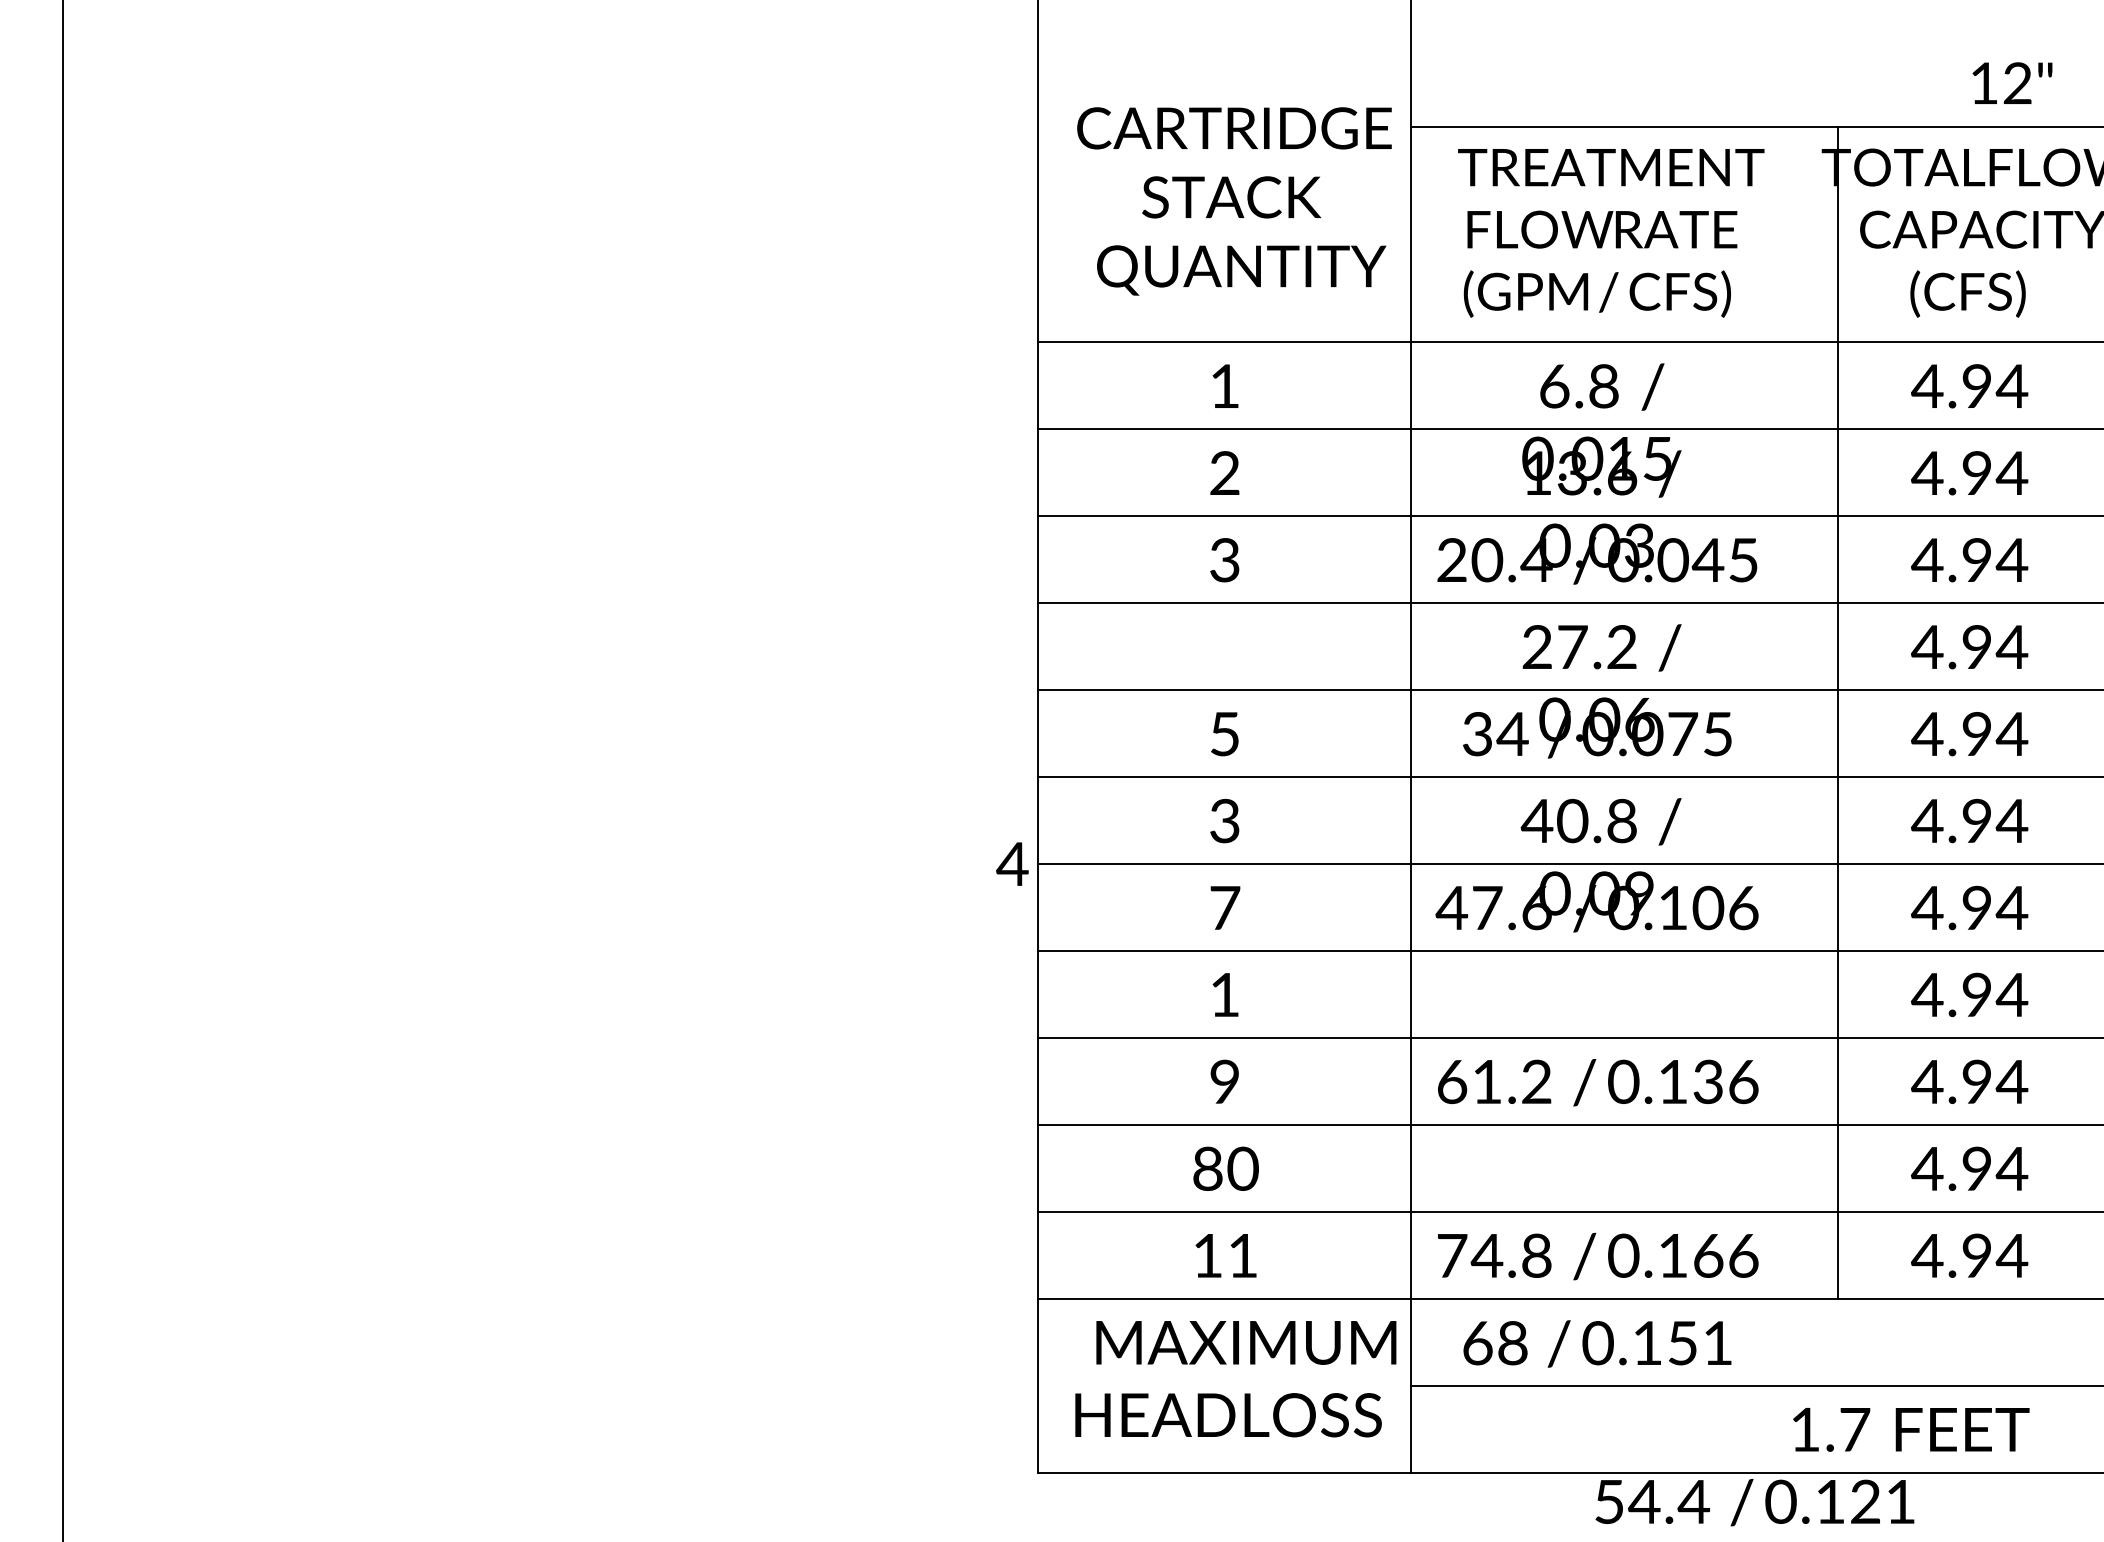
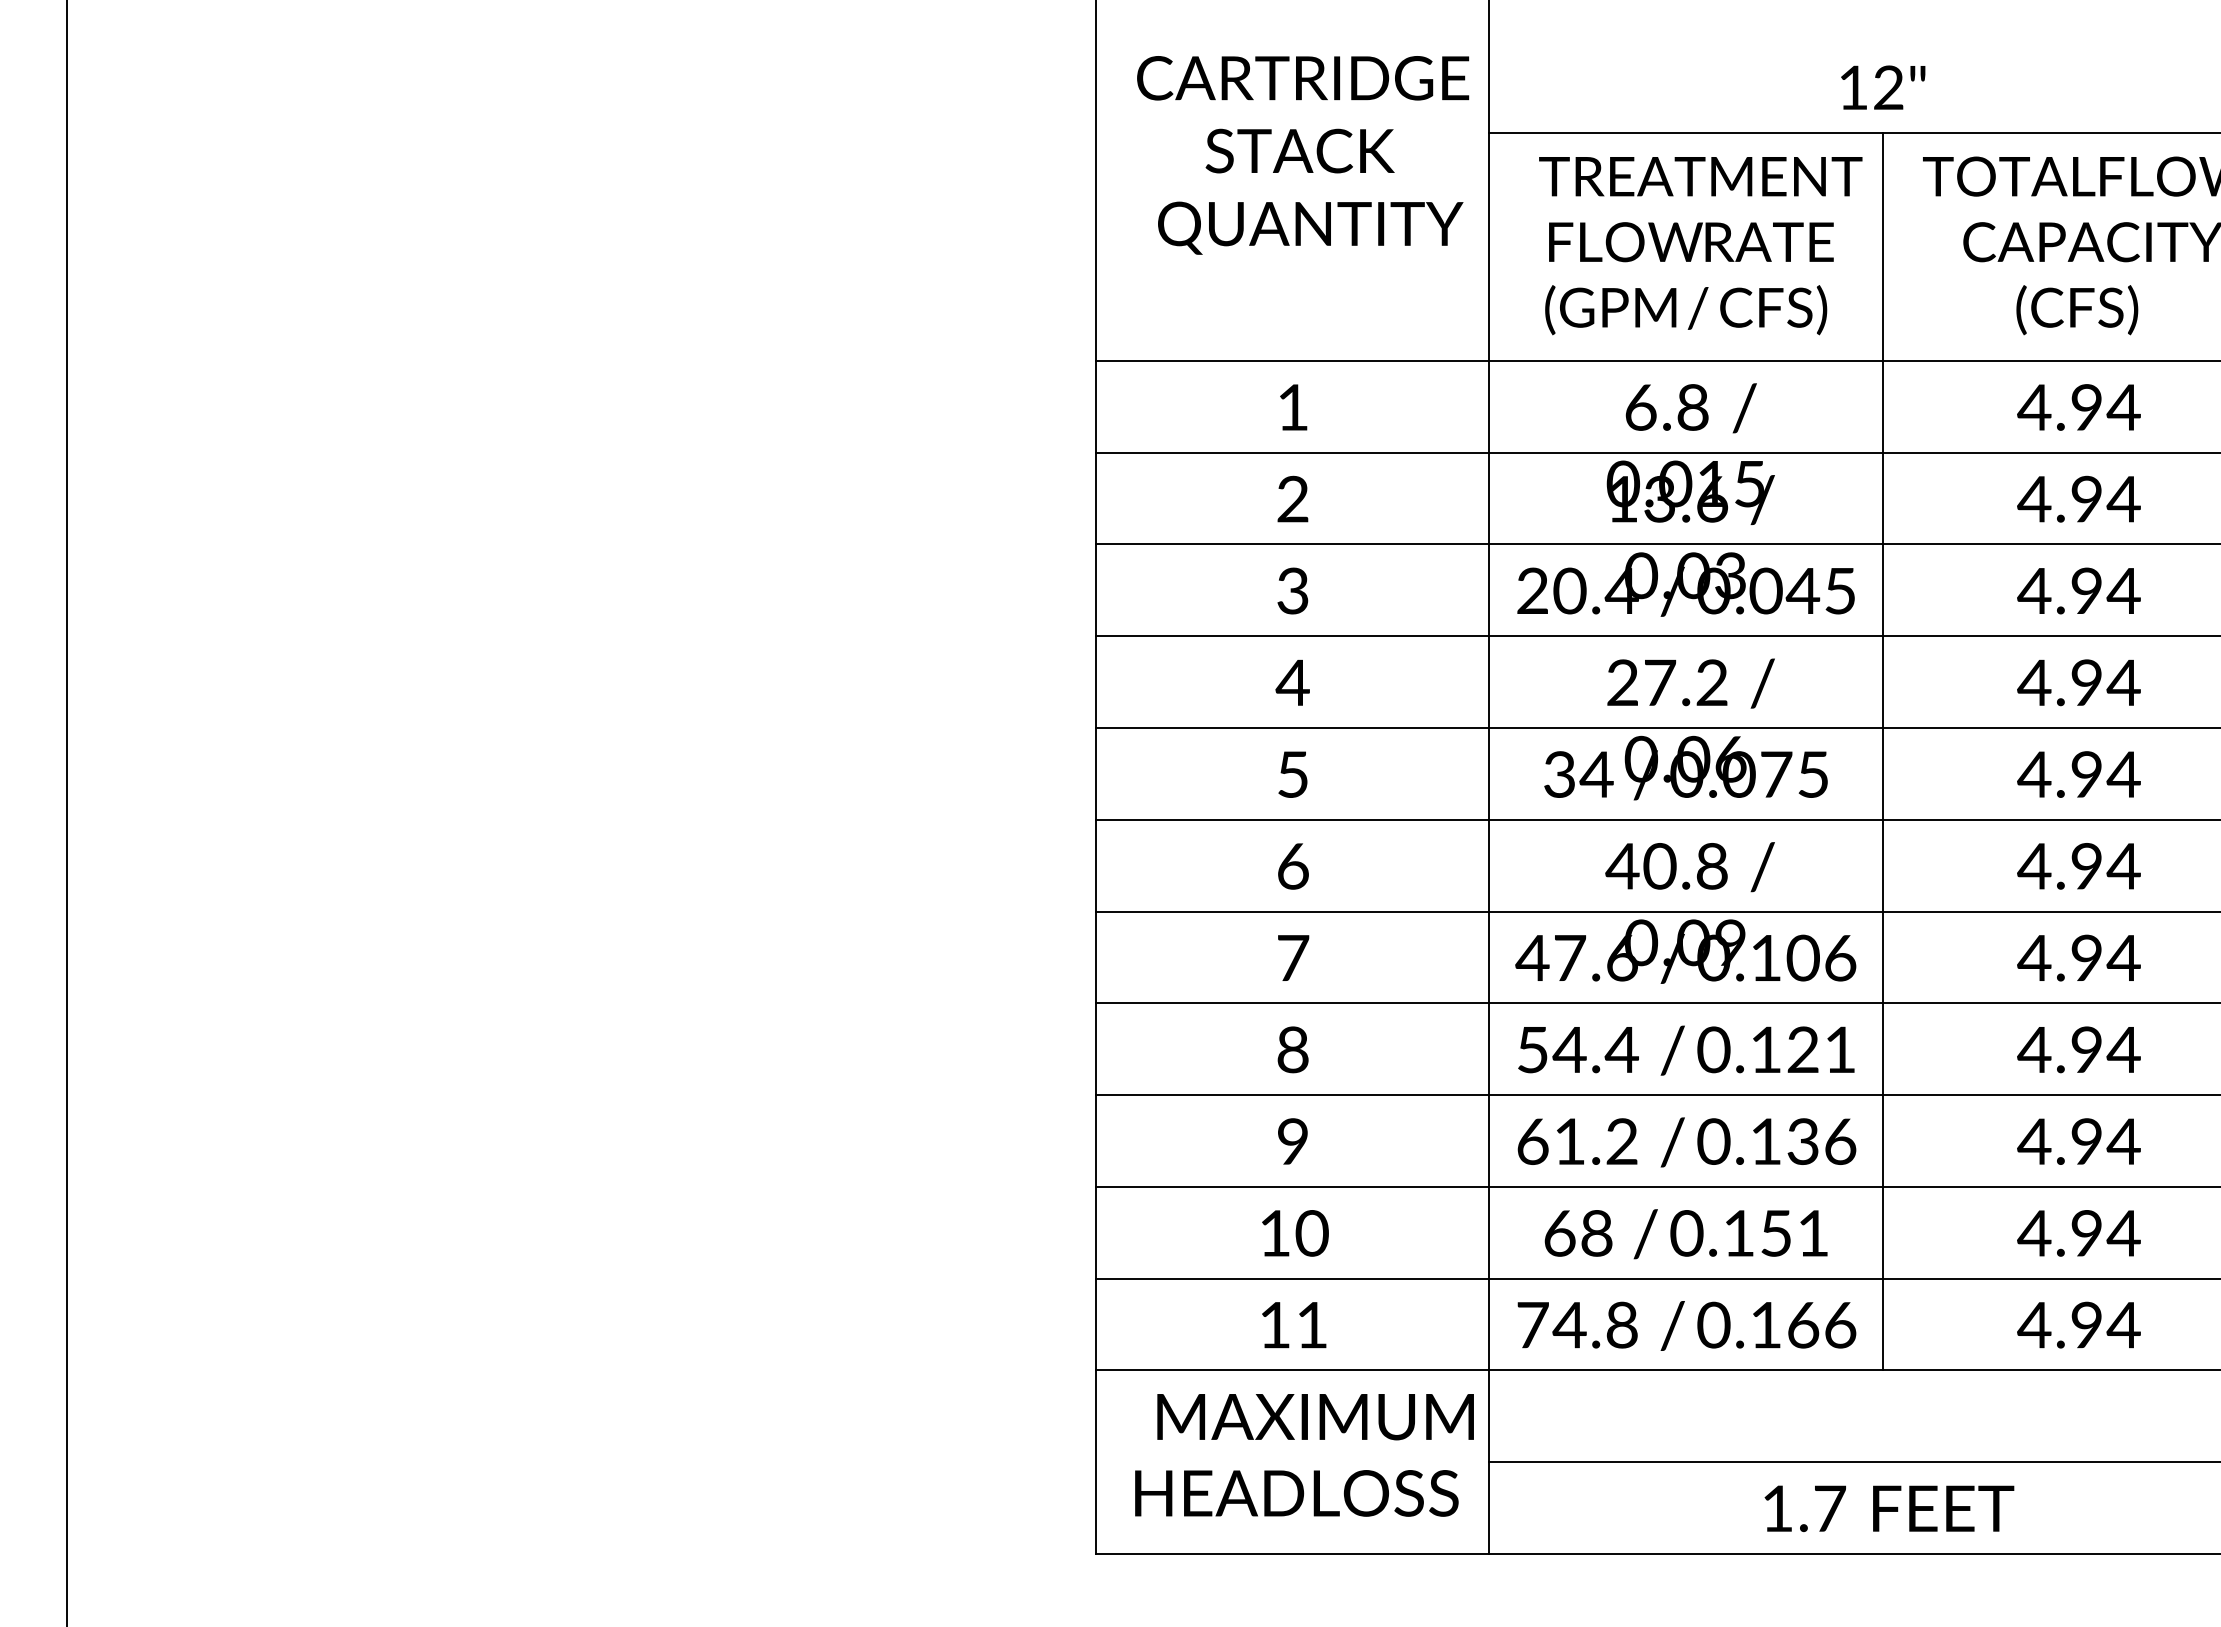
text: (2012, 83) -> (1883, 87), moved
text: (1234, 201) -> (1303, 155), moved
line: (1838, 712) -> (1882, 751), moved
text: (1224, 821) -> (1292, 866), 3 -> 6
text: (1012, 863) -> (1292, 682), moved
text: (1224, 994) -> (1292, 1049), 1 -> 8
text: (1207, 1168) -> (1274, 1233), 80 -> 10
text: (1596, 1344) -> (1685, 1234), moved
text: (1911, 1429) -> (1889, 1508), moved
text: (1755, 1502) -> (1686, 1050), moved

